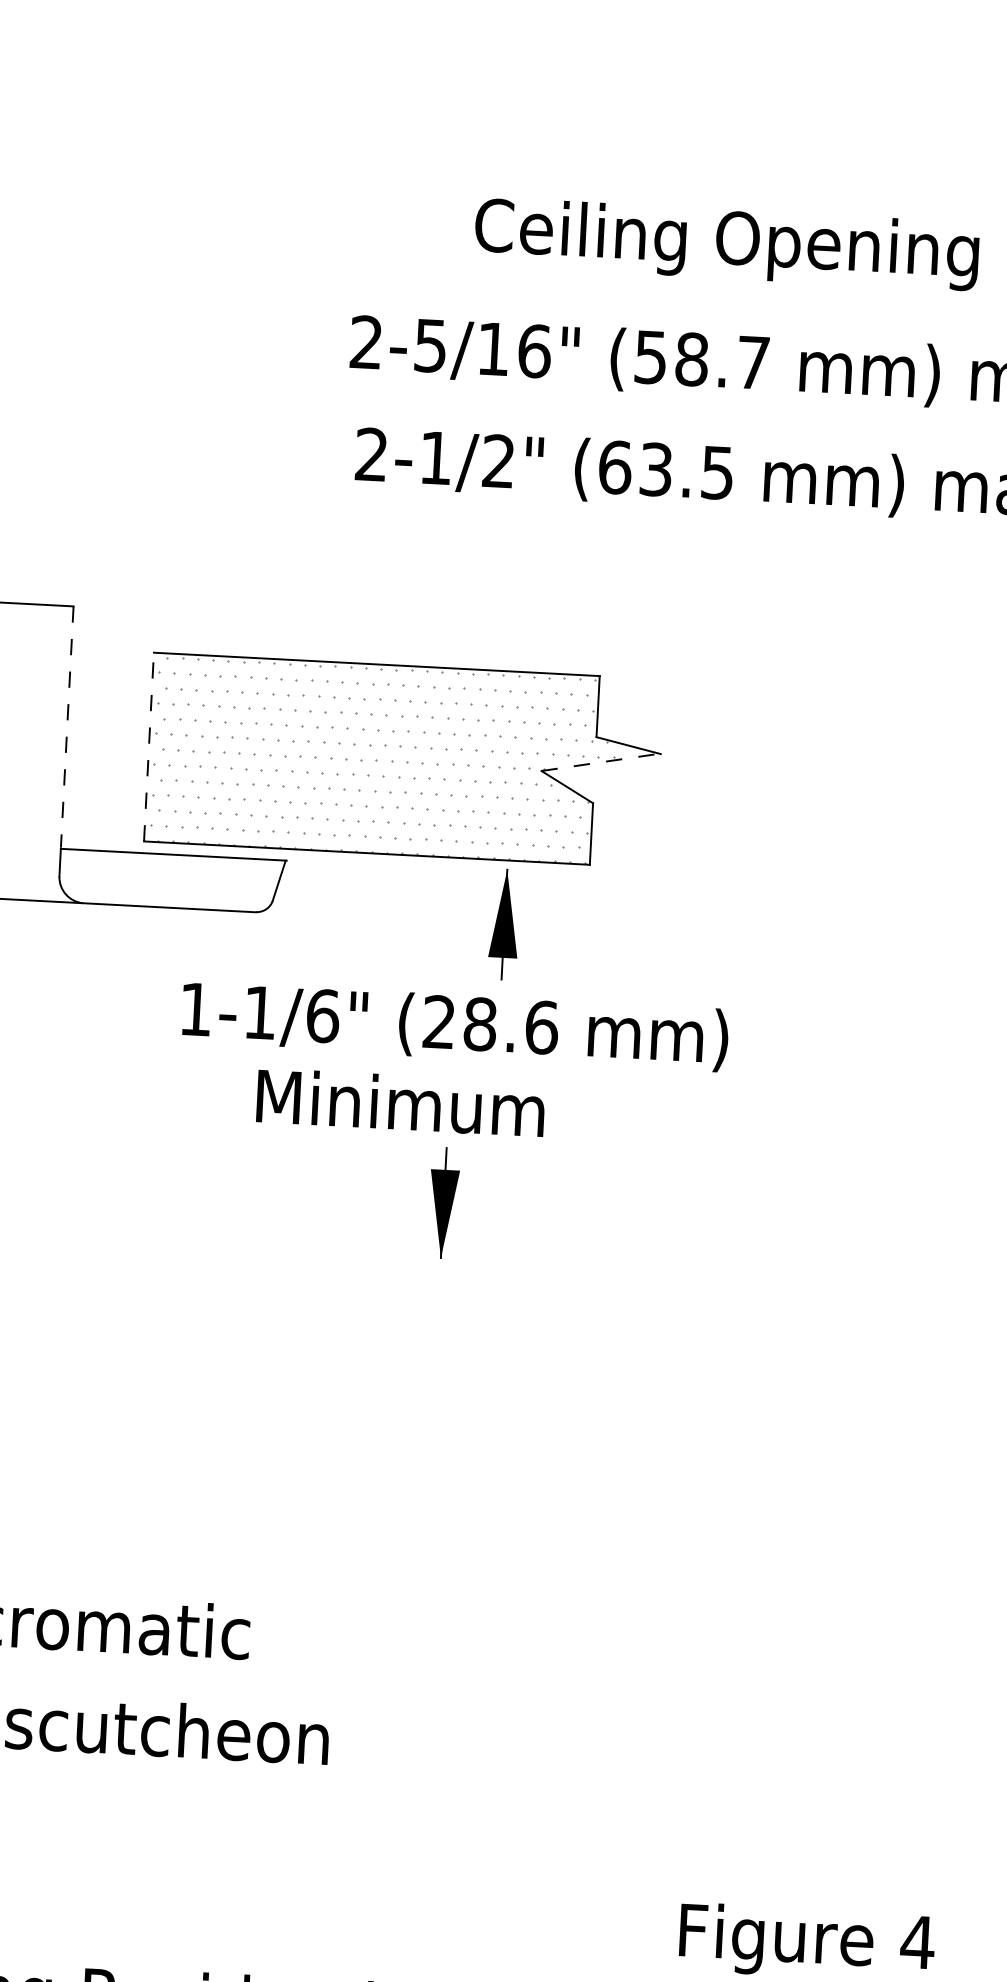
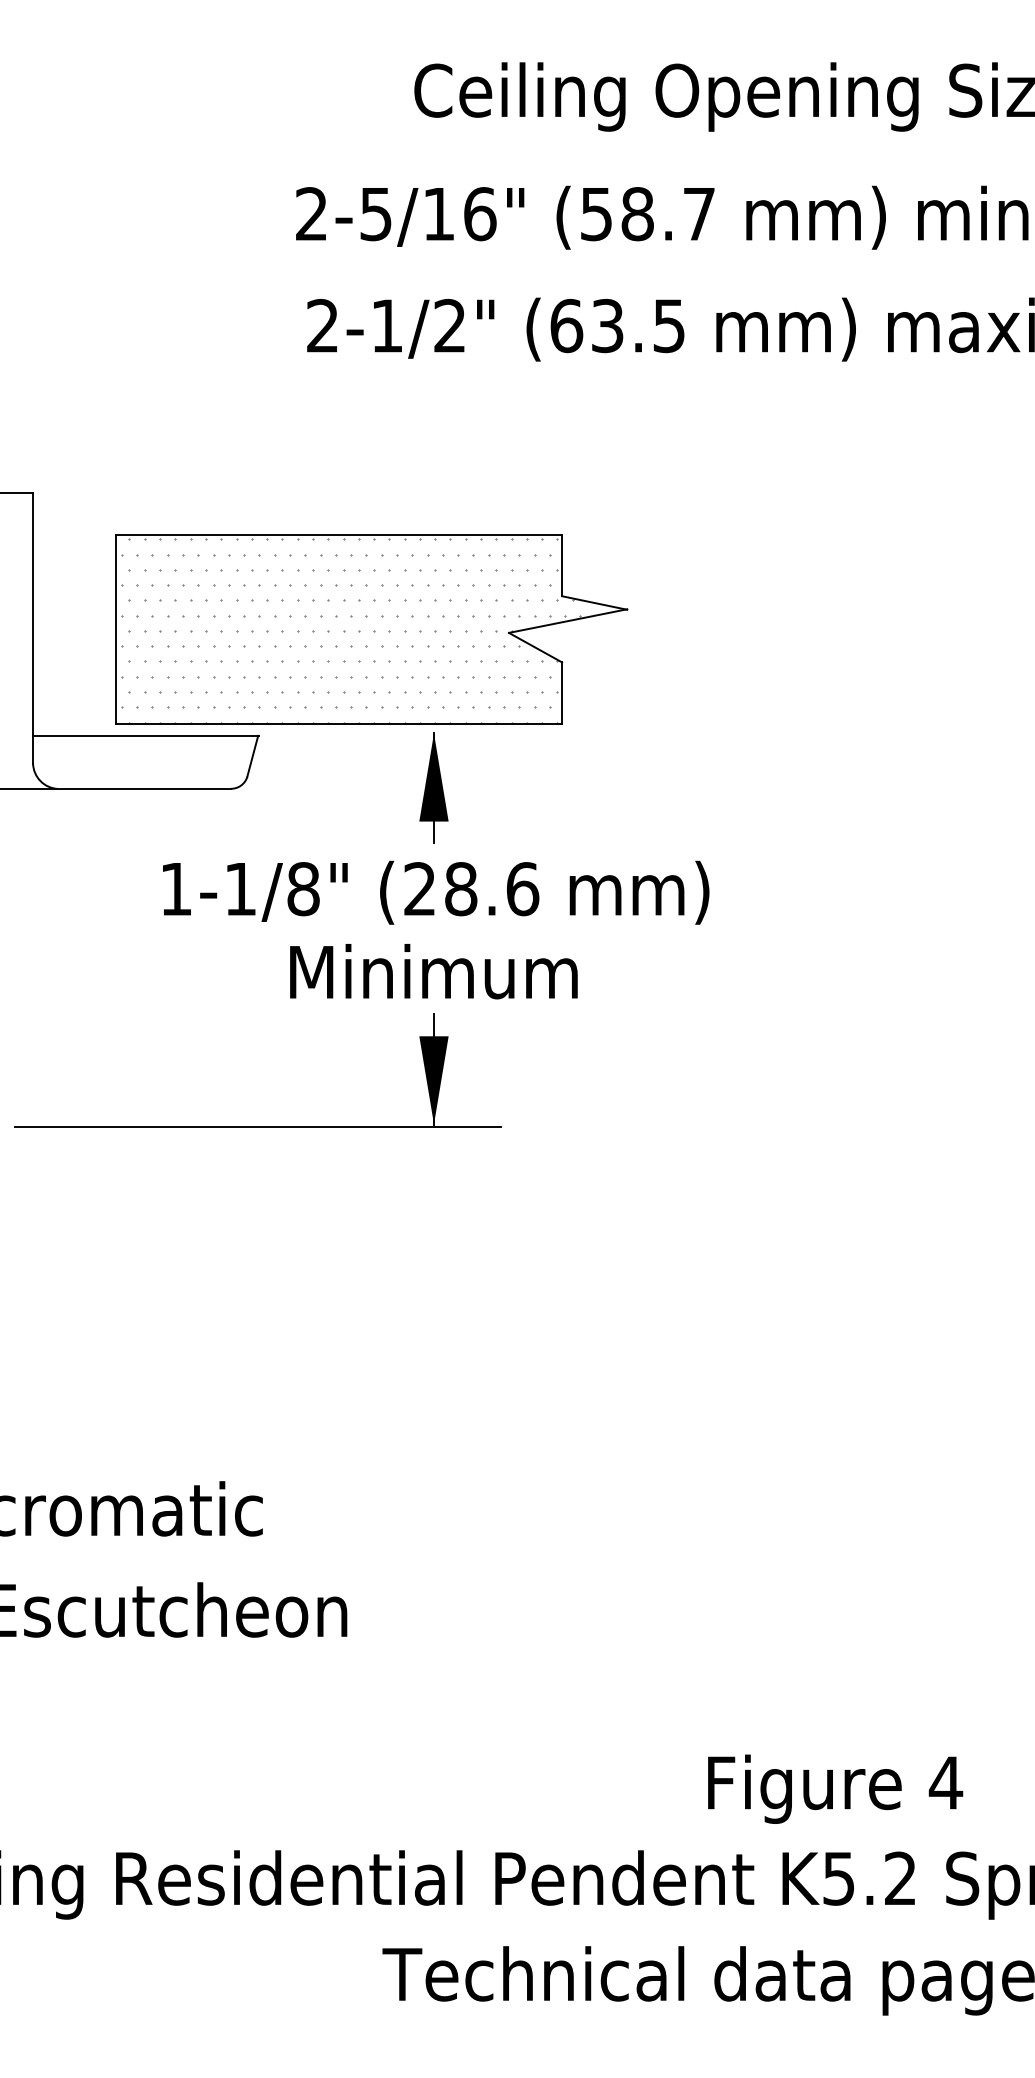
line: (67, 726) -> (33, 613), dashed -> solid
line: (148, 746) -> (115, 629), dashed -> solid
line: (601, 762) -> (568, 621), dashed -> solid
part: (503, 923) -> (433, 787), moved
text: (322, 1016) -> (303, 889), 1-1/6" -> 1-1/8"
text: (400, 1102) -> (433, 971), moved
line: (264, 1251) -> (257, 1127), added

